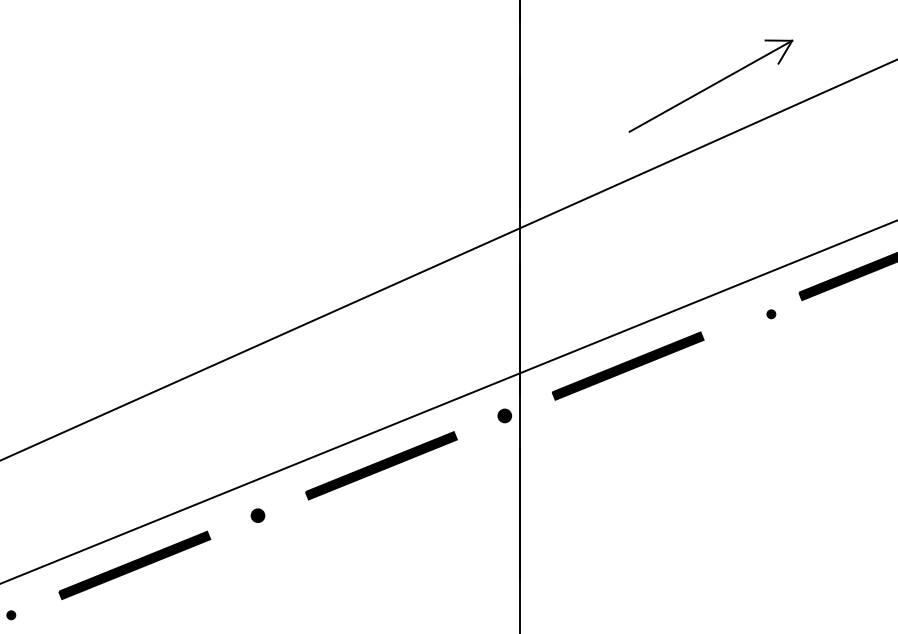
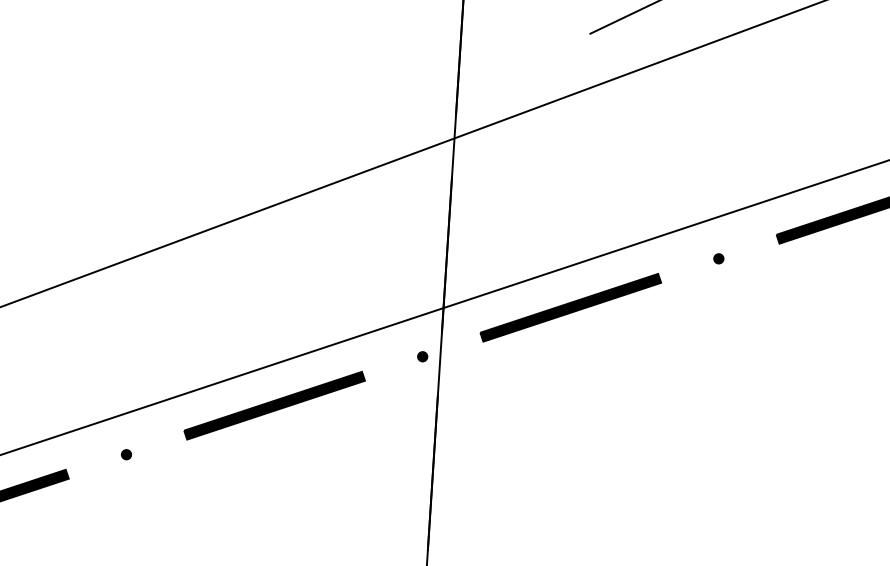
part: (771, 314) -> (718, 259), moved
part: (504, 415) -> (422, 356), size x0.62
part: (257, 515) -> (125, 454), size x0.62

